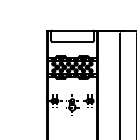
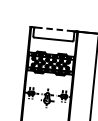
line: (72, 30) -> (54, 29), solid -> dashed

